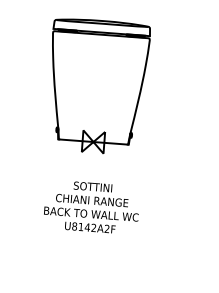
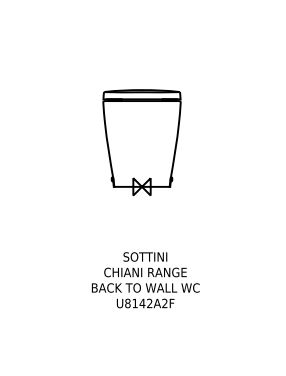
part: (97, 86) -> (141, 142), size x0.7

